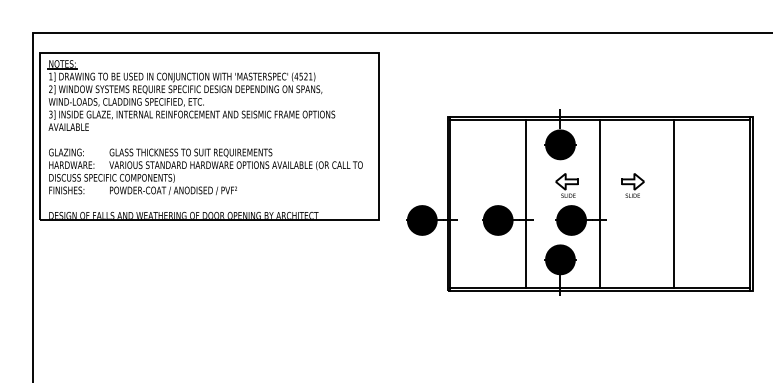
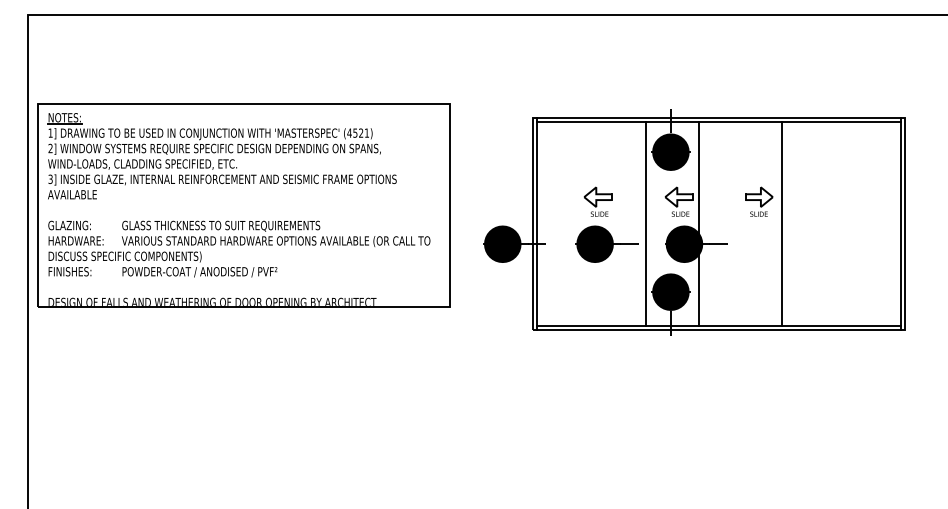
part: (209, 136) -> (243, 205), moved
part: (500, 185) -> (597, 201), added
line: (526, 203) -> (646, 223), moved
line: (600, 203) -> (699, 223), moved
line: (673, 203) -> (781, 223), moved

